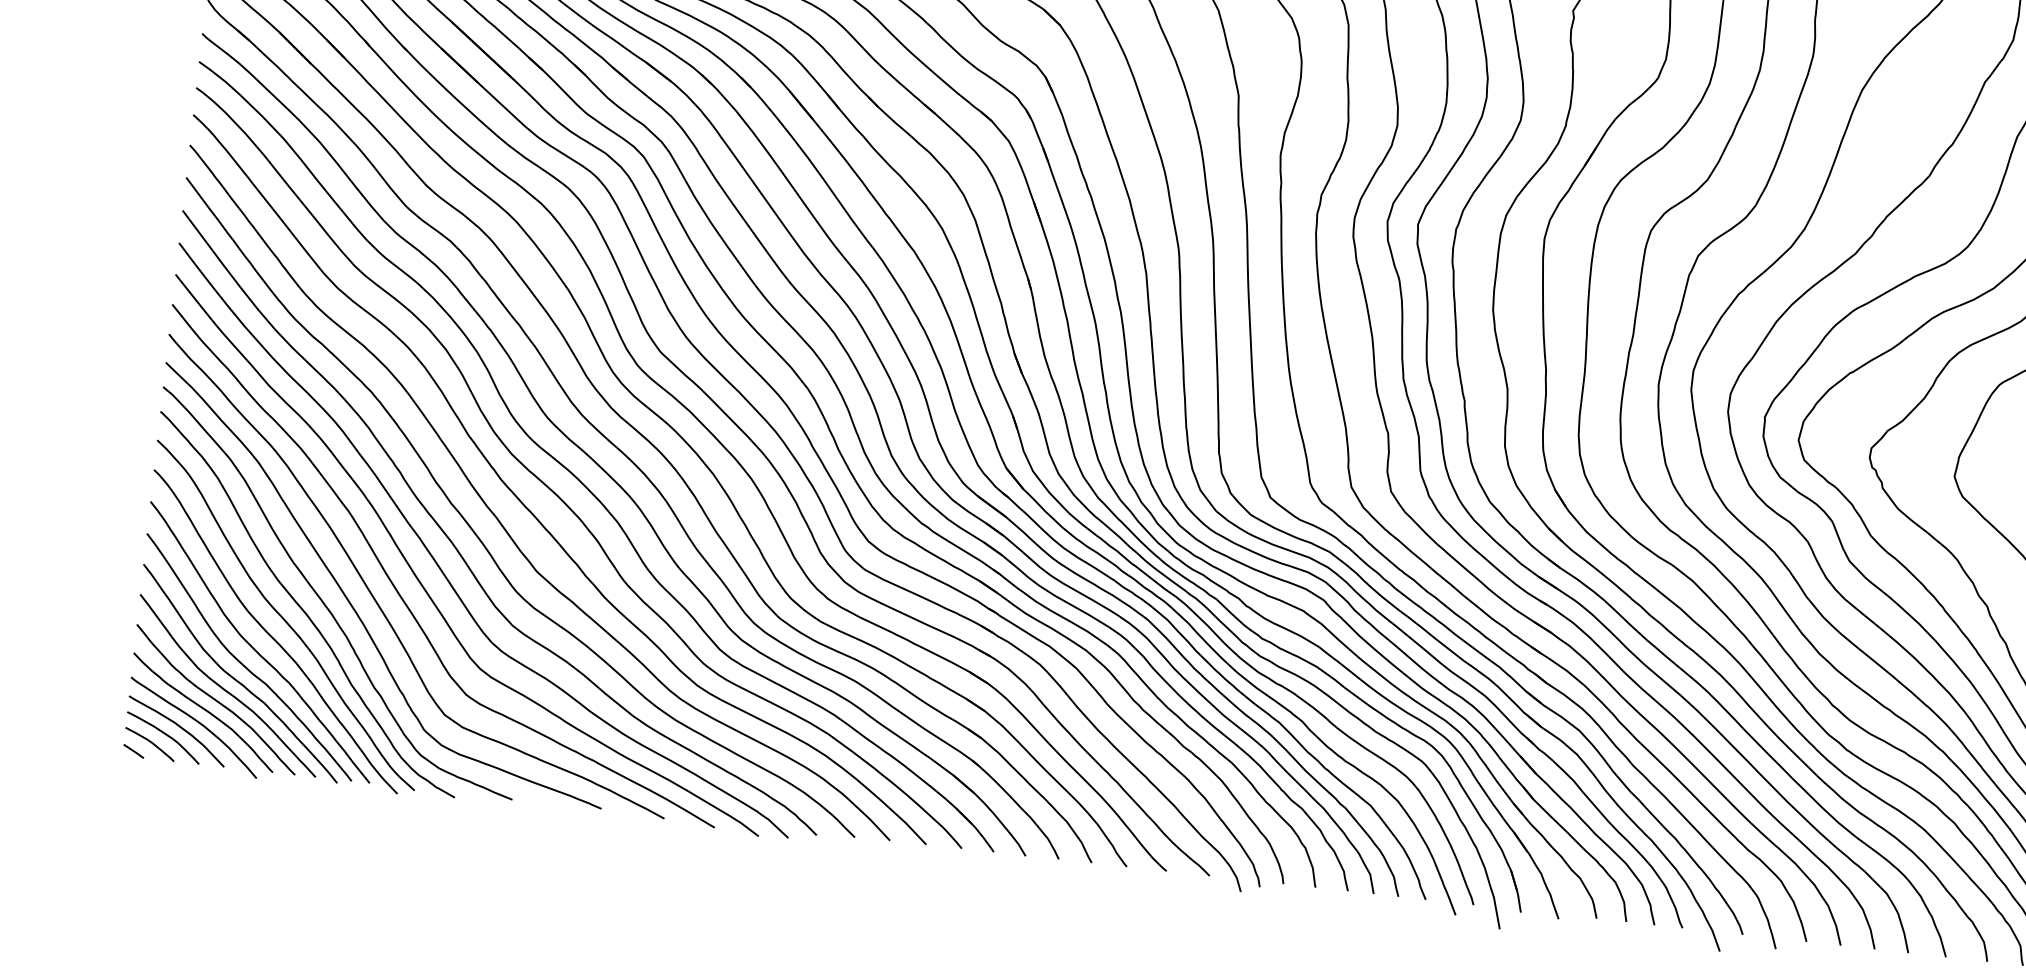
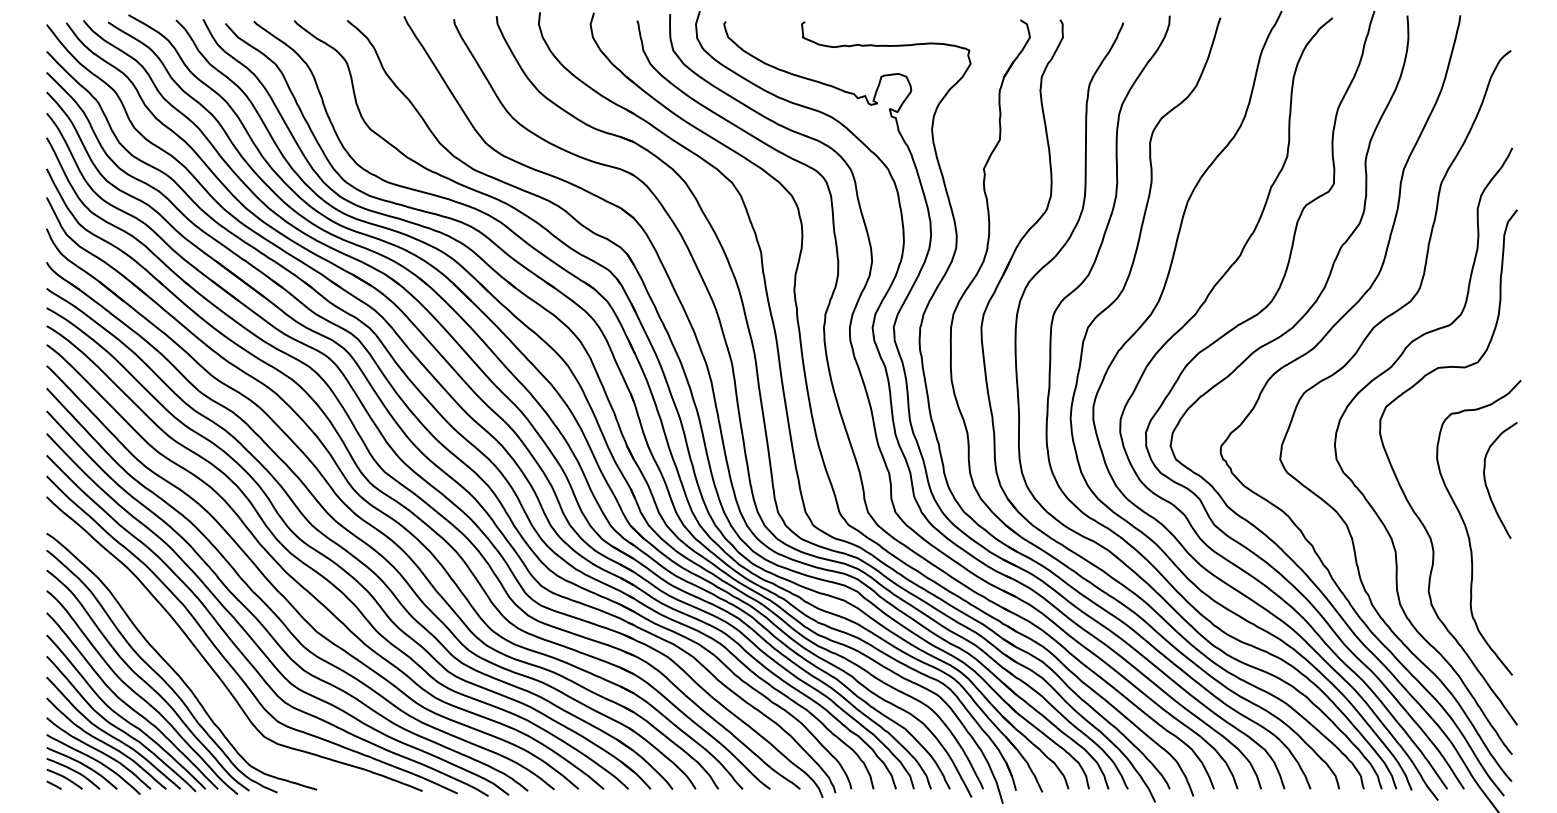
curve: (353, 605) -> (193, 668), removed

